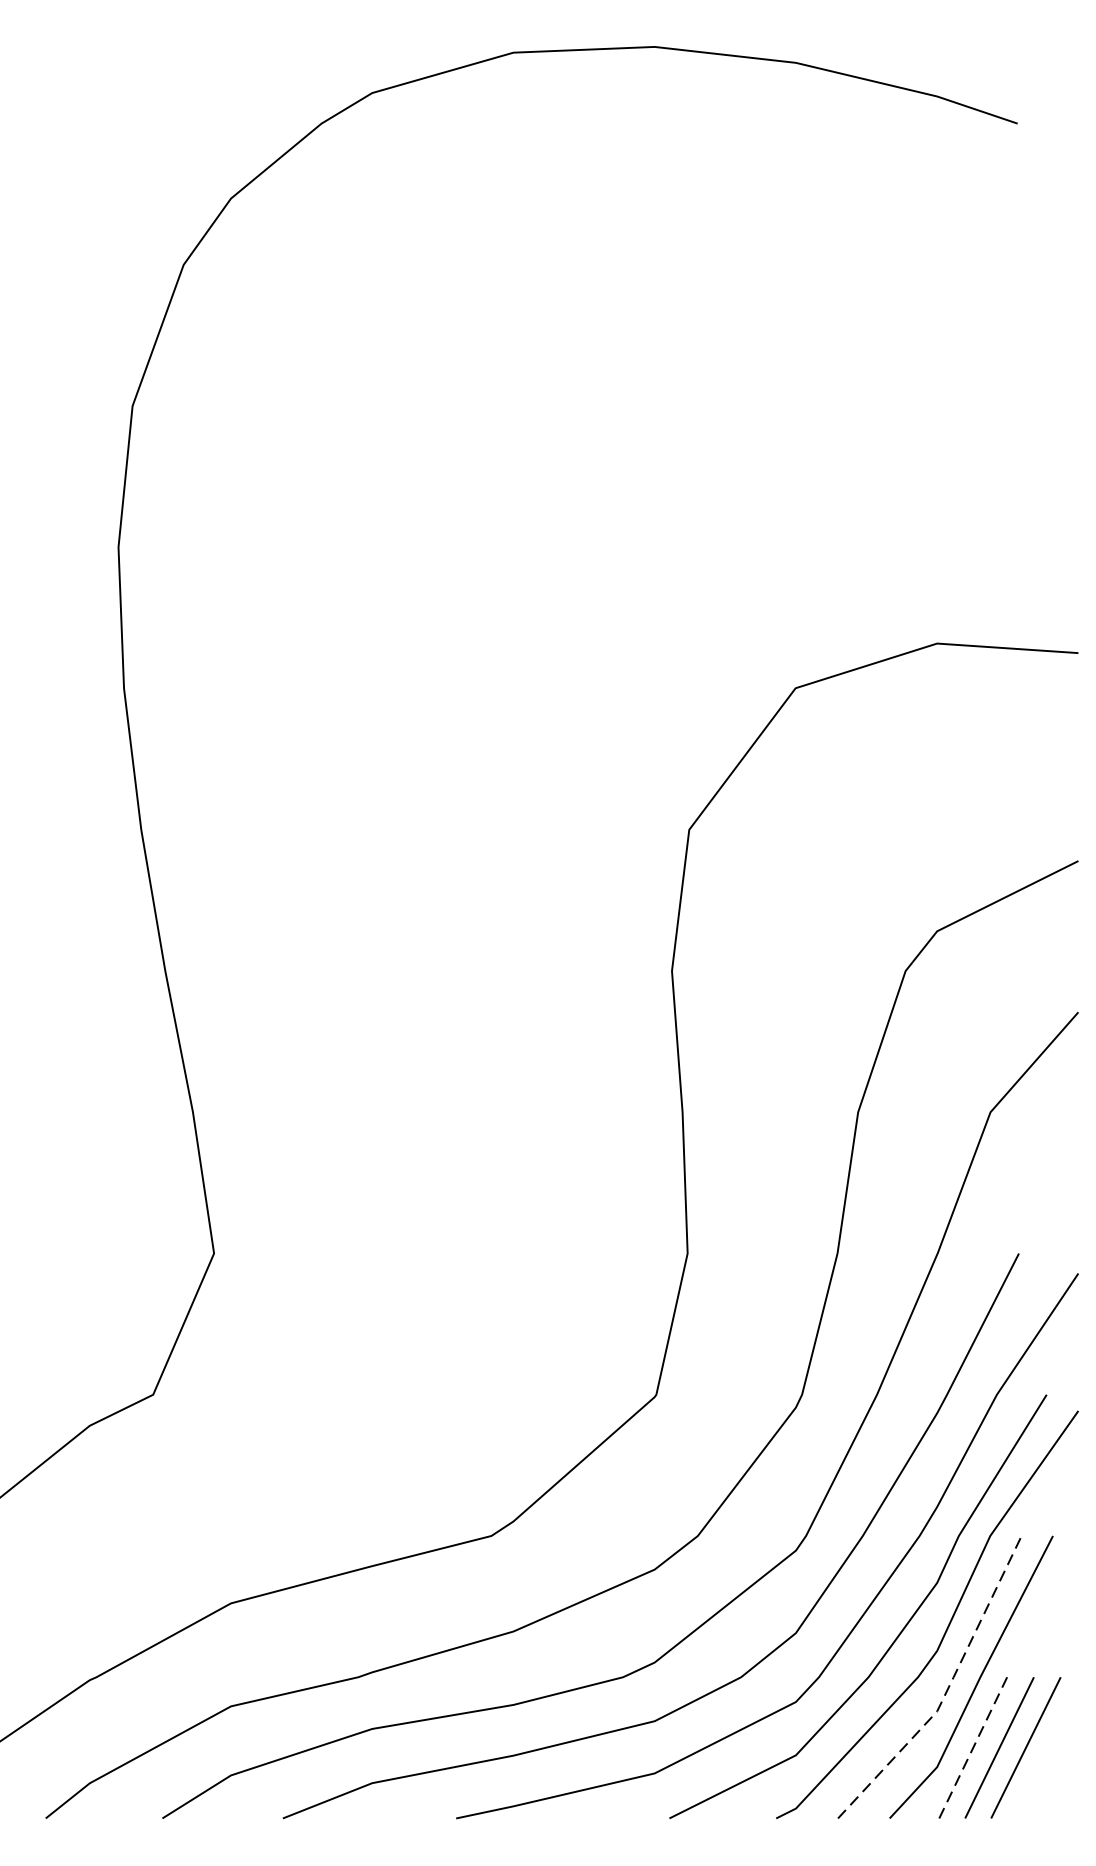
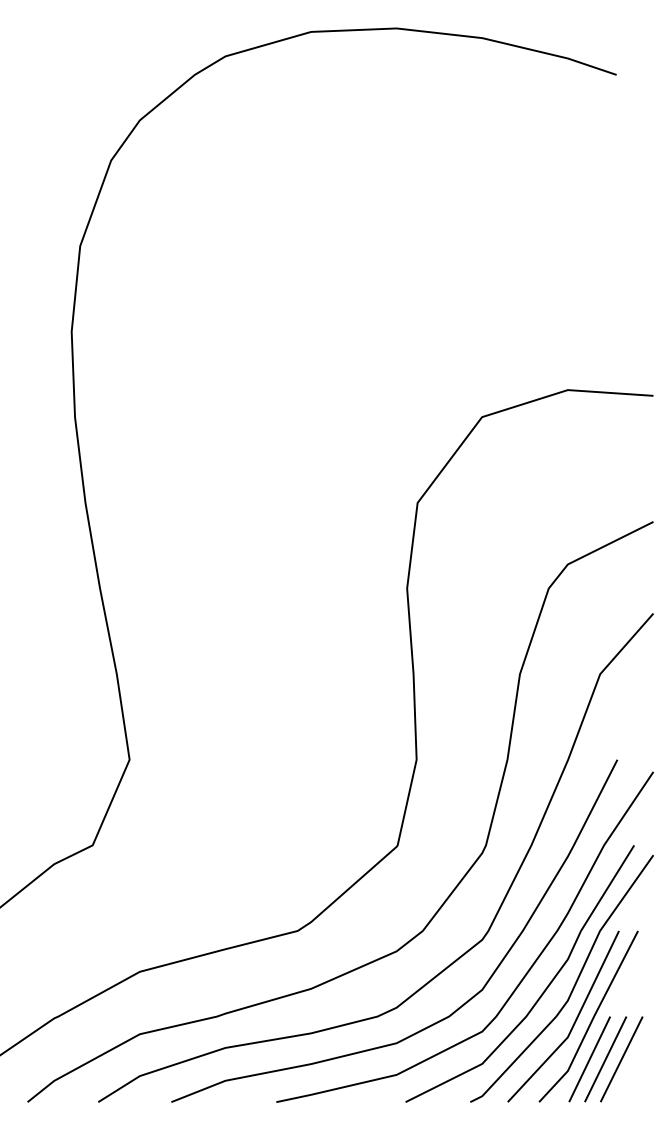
line: (948, 1688) -> (574, 1023), dashed -> solid
line: (972, 1746) -> (589, 1058), dashed -> solid

